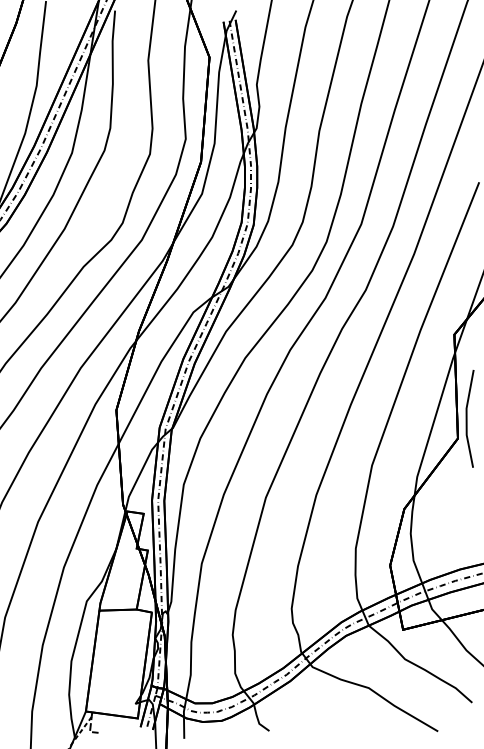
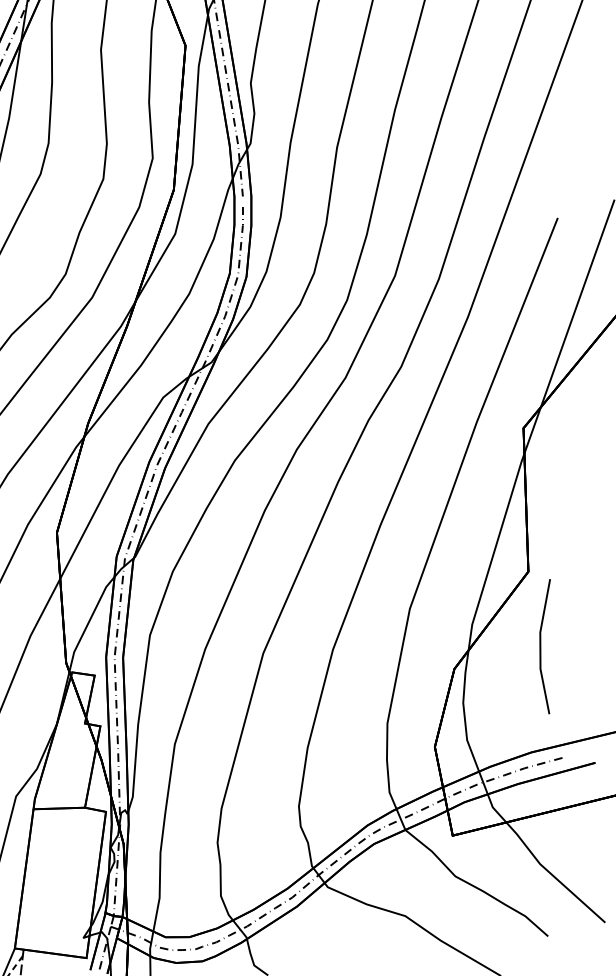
line: (467, 418) -> (541, 646), moved

